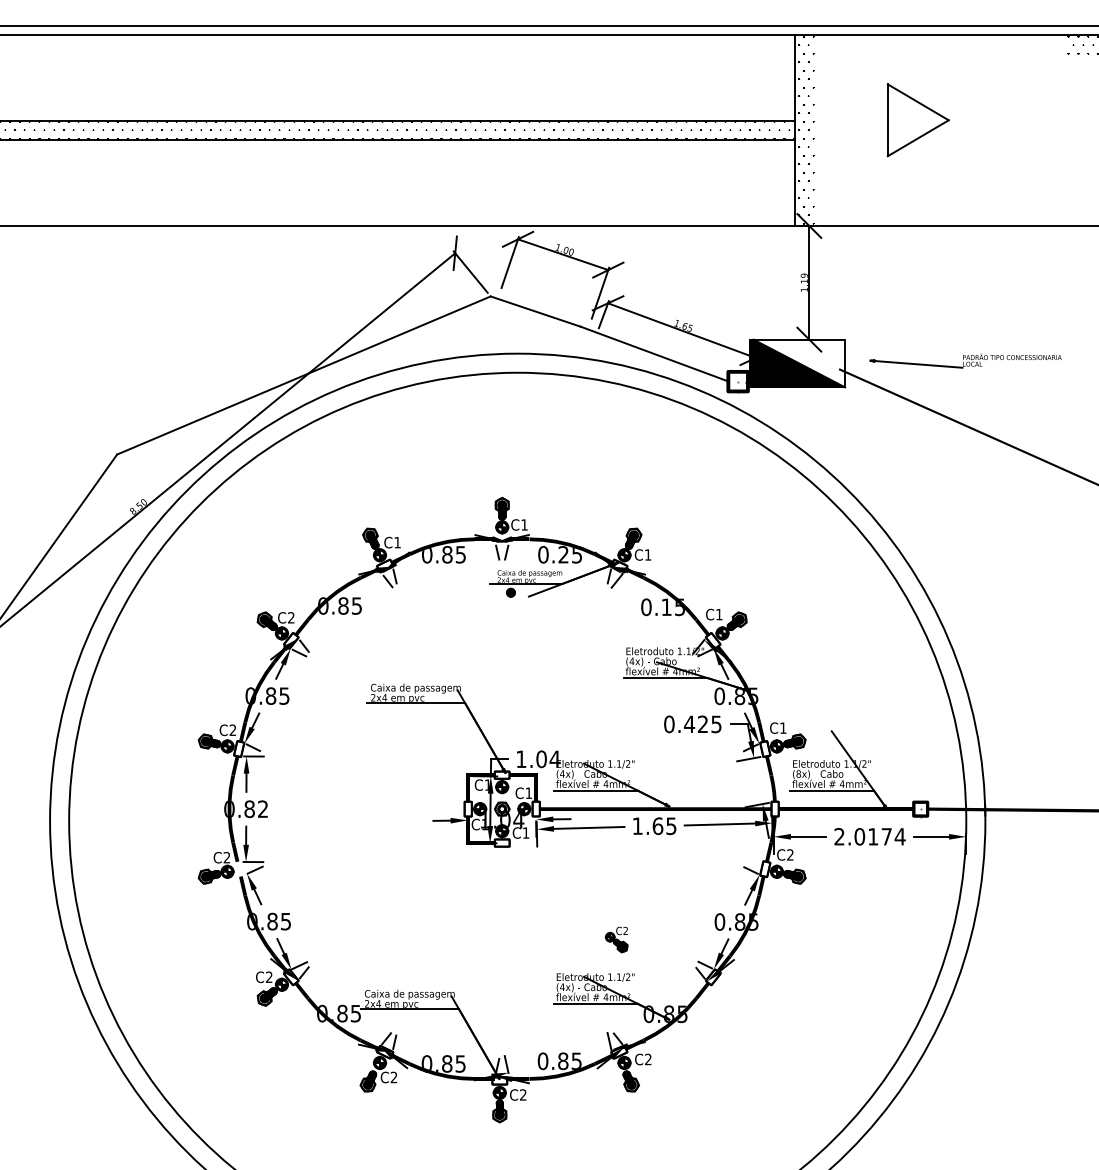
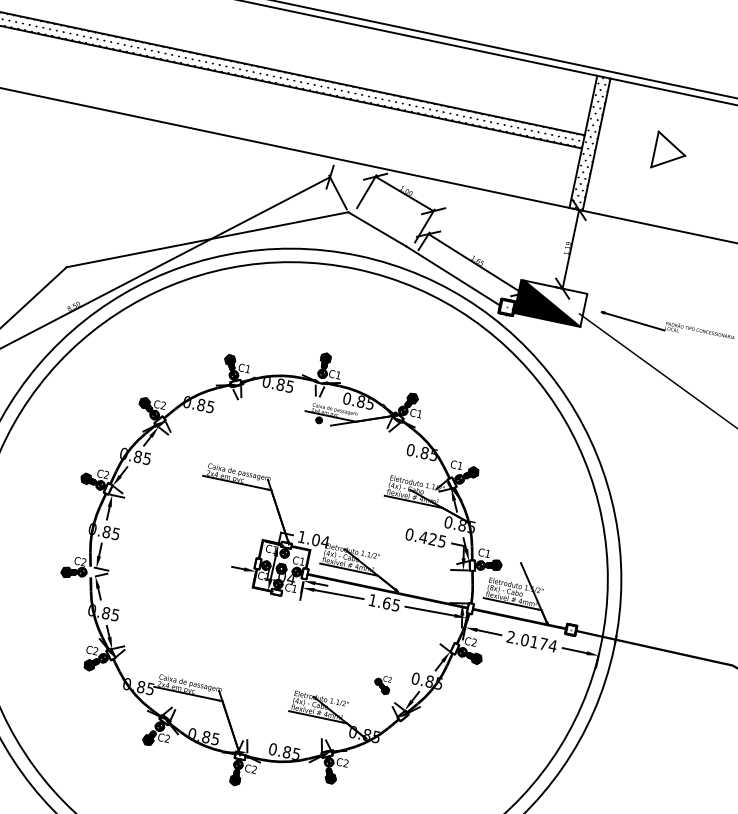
part: (918, 119) -> (670, 152), size x0.71
line: (814, 130) -> (596, 144), added
text: (563, 554) -> (361, 401), 0.25 -> 0.85
text: (666, 607) -> (424, 453), 0.15 -> 0.85
text: (262, 809) -> (115, 534), 0.82 -> 0.85
part: (616, 939) -> (382, 684), moved

